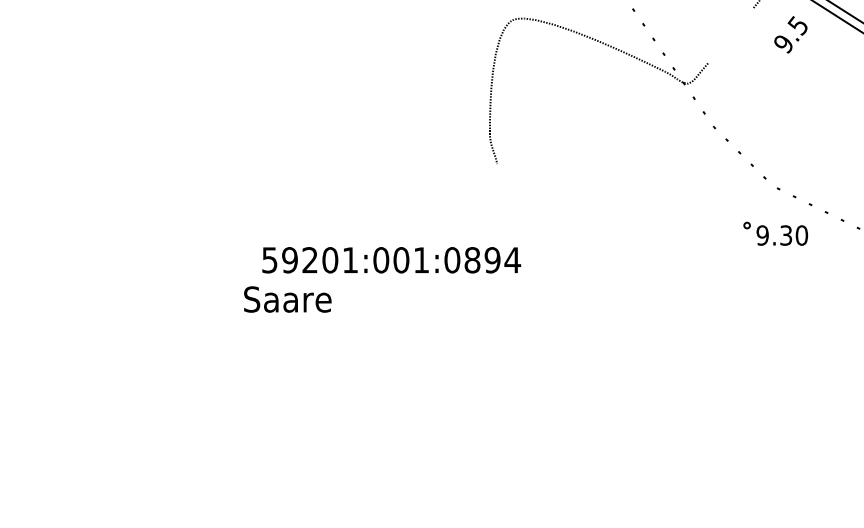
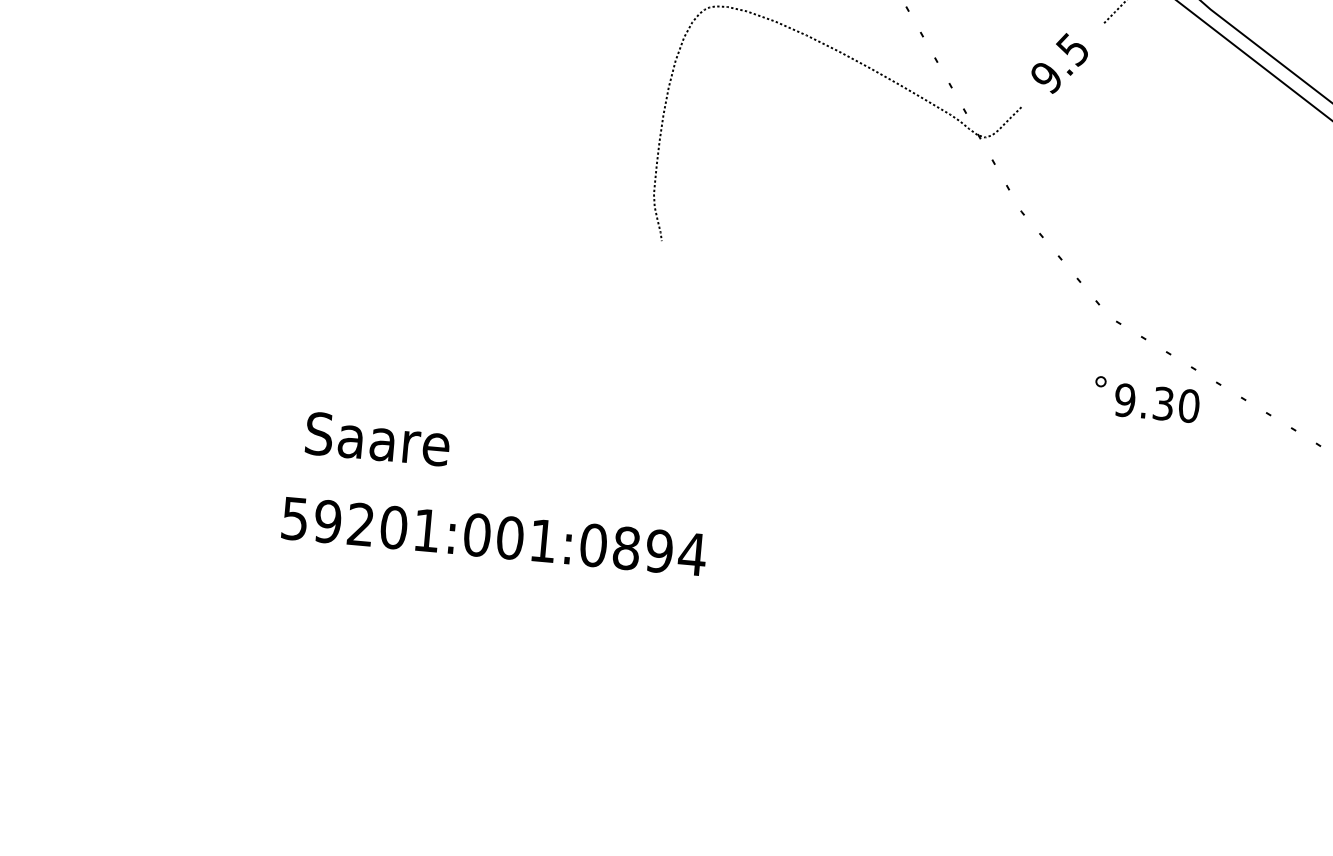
text: (790, 34) -> (1059, 62), moved
part: (768, 233) -> (1134, 397), moved
text: (391, 260) -> (494, 536), moved
text: (287, 299) -> (377, 439), moved

